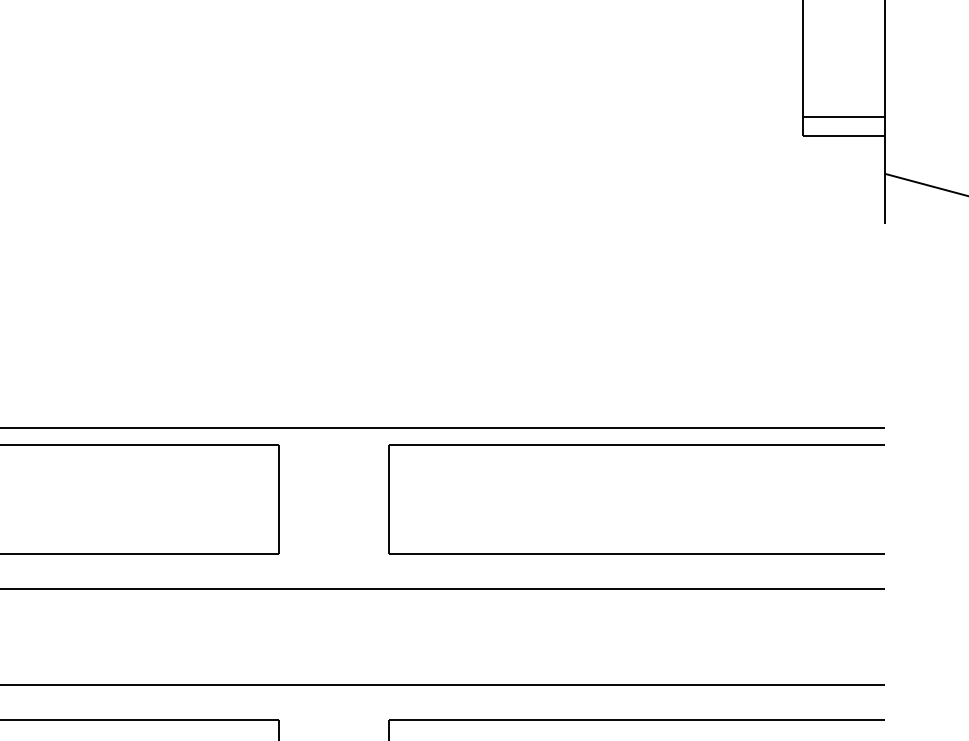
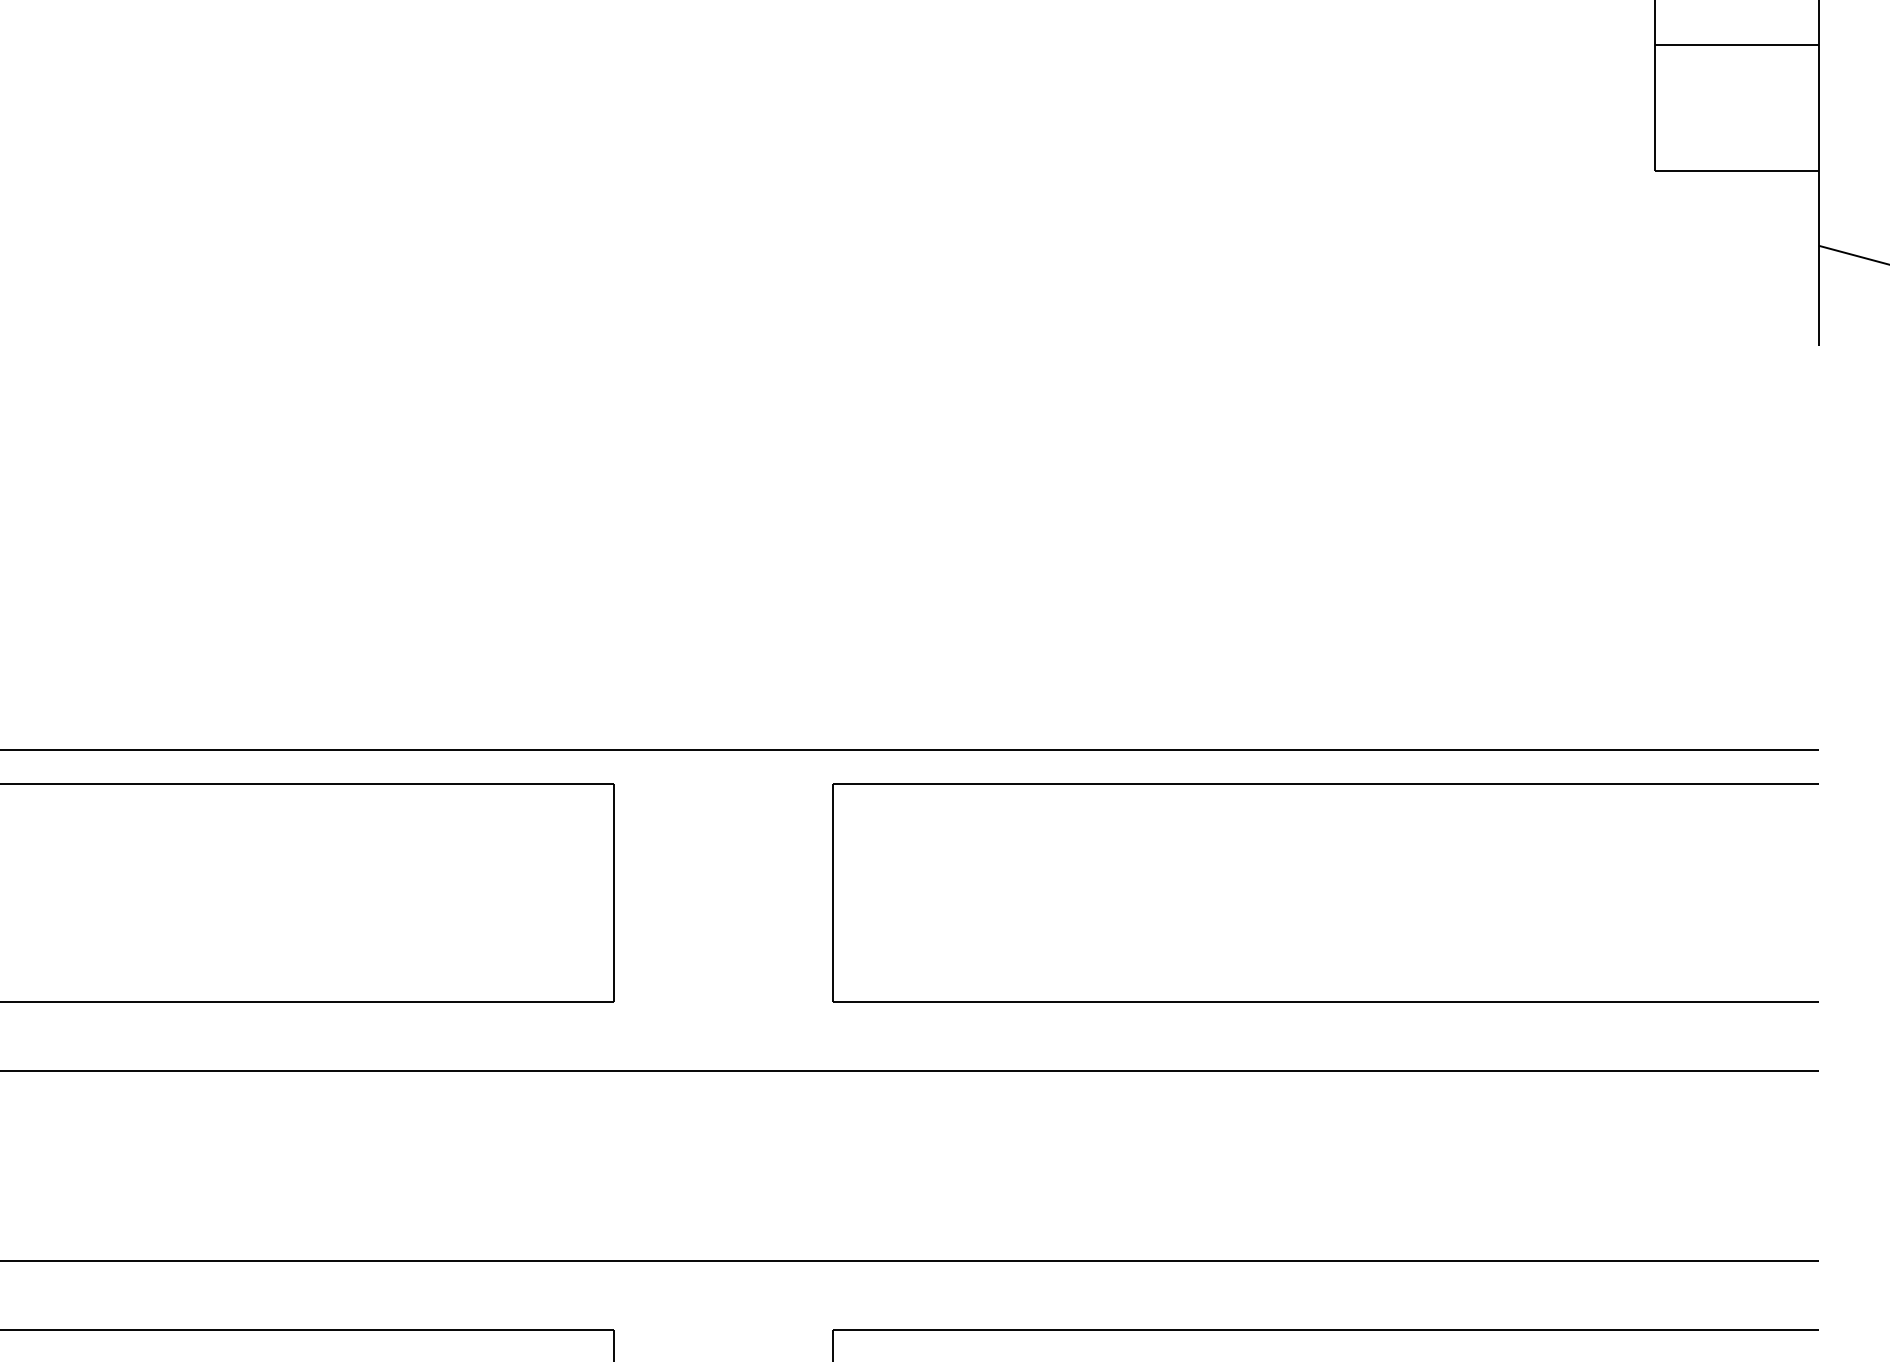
line: (843, 116) -> (1736, 44), moved

